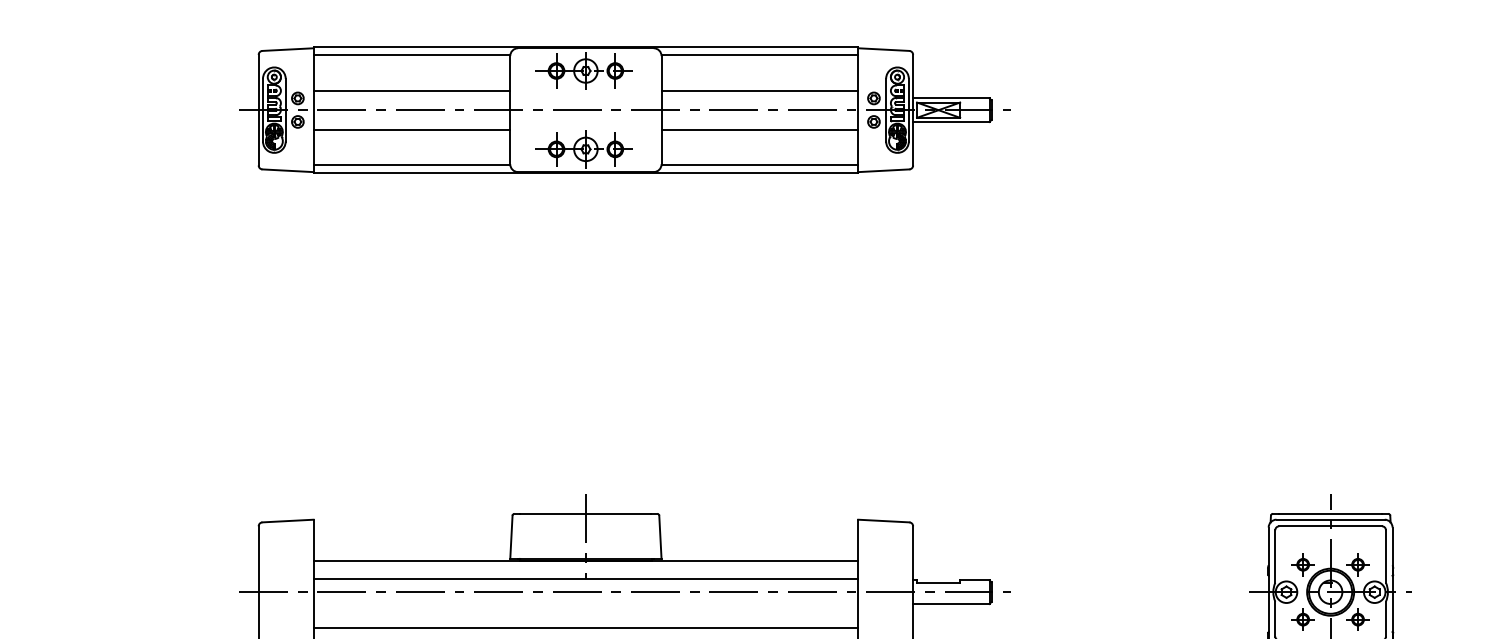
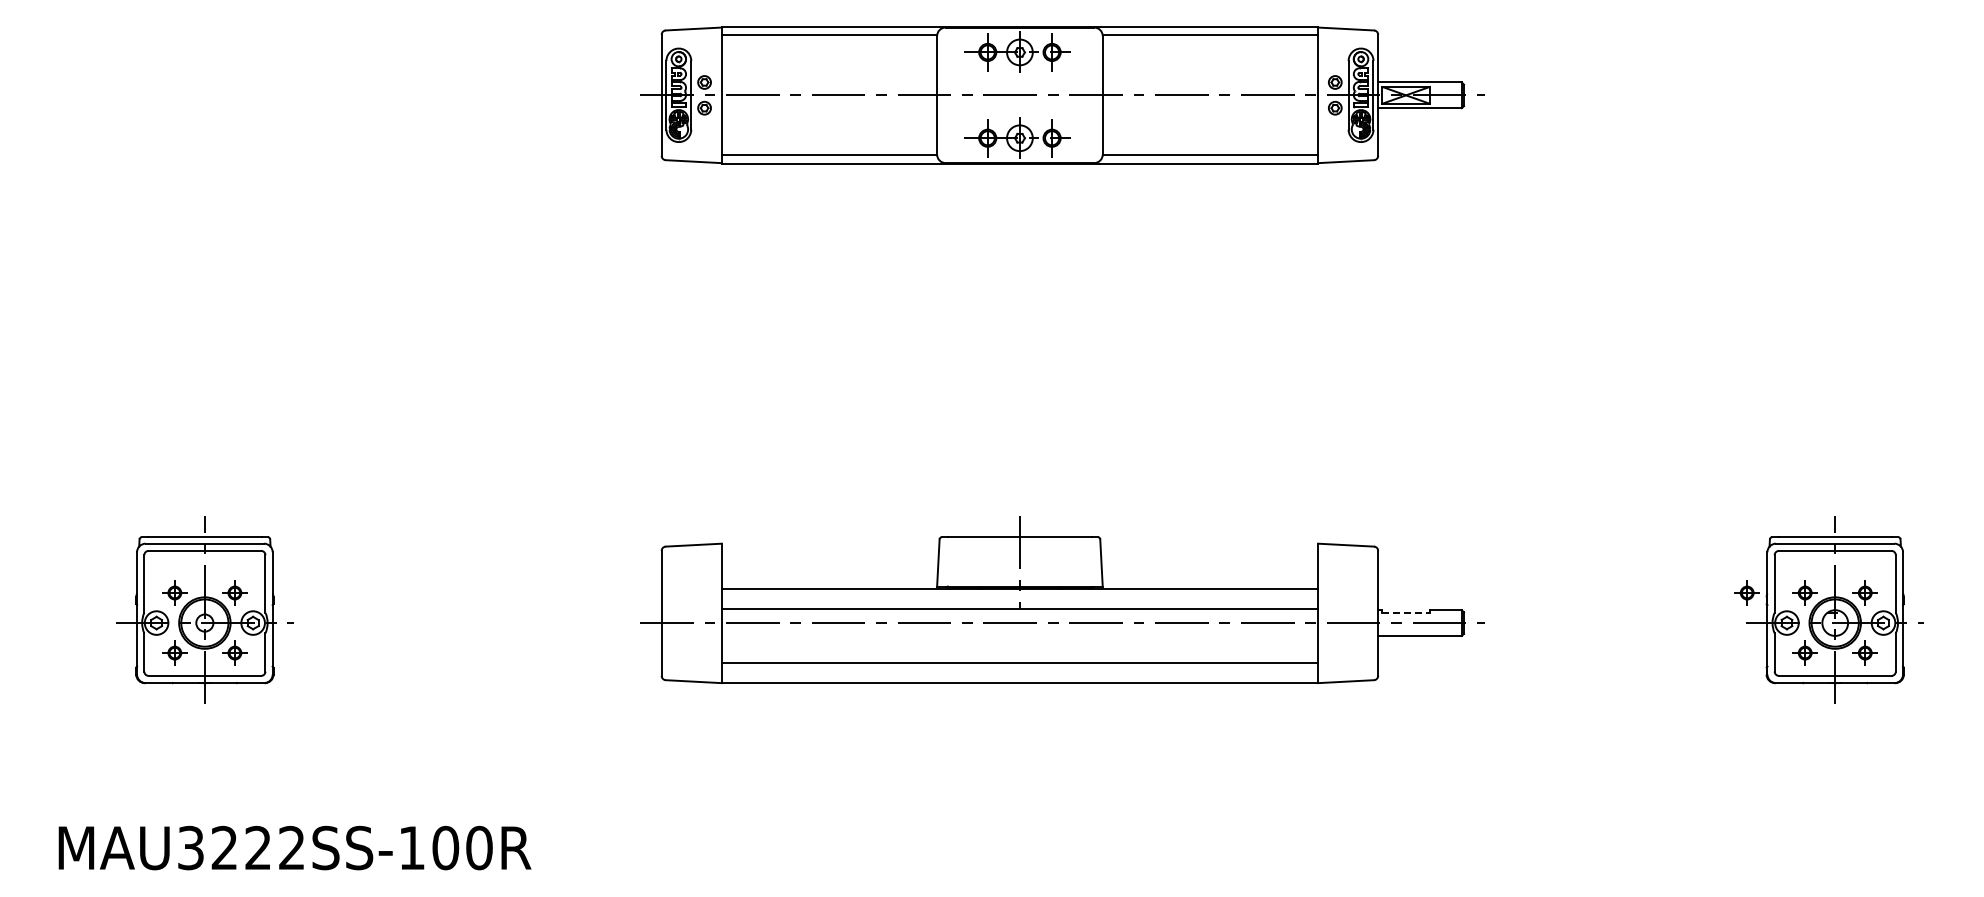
line: (411, 90) -> (829, 73), removed
line: (759, 90) -> (1210, 73), removed
line: (411, 129) -> (829, 116), removed
line: (759, 129) -> (1210, 116), removed
part: (1249, 564) -> (1746, 592), added
line: (939, 583) -> (1406, 613), solid -> dashed

